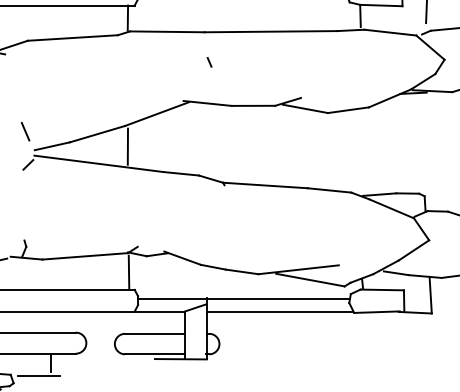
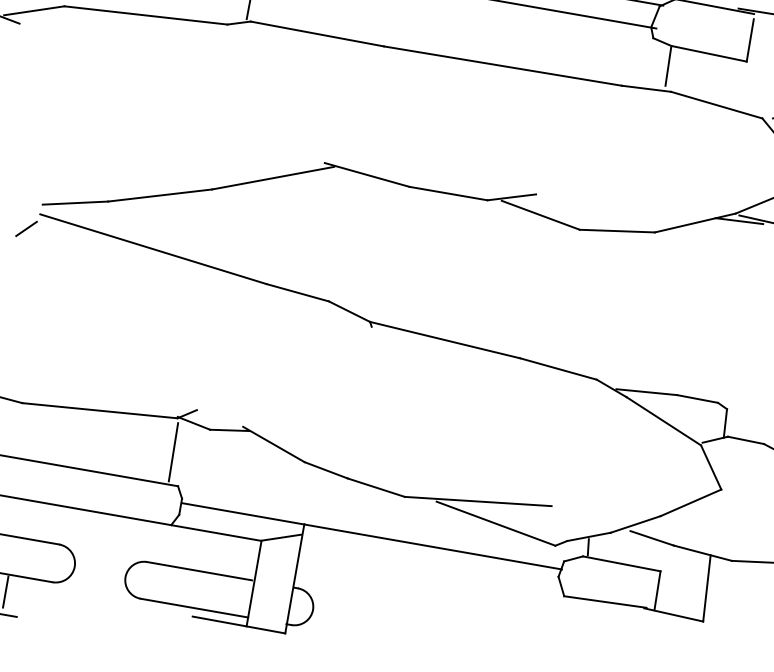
line: (209, 62) -> (383, 102), removed
line: (25, 131) -> (31, 168), removed
line: (127, 146) -> (209, 227), removed
line: (279, 311) -> (430, 570), removed

